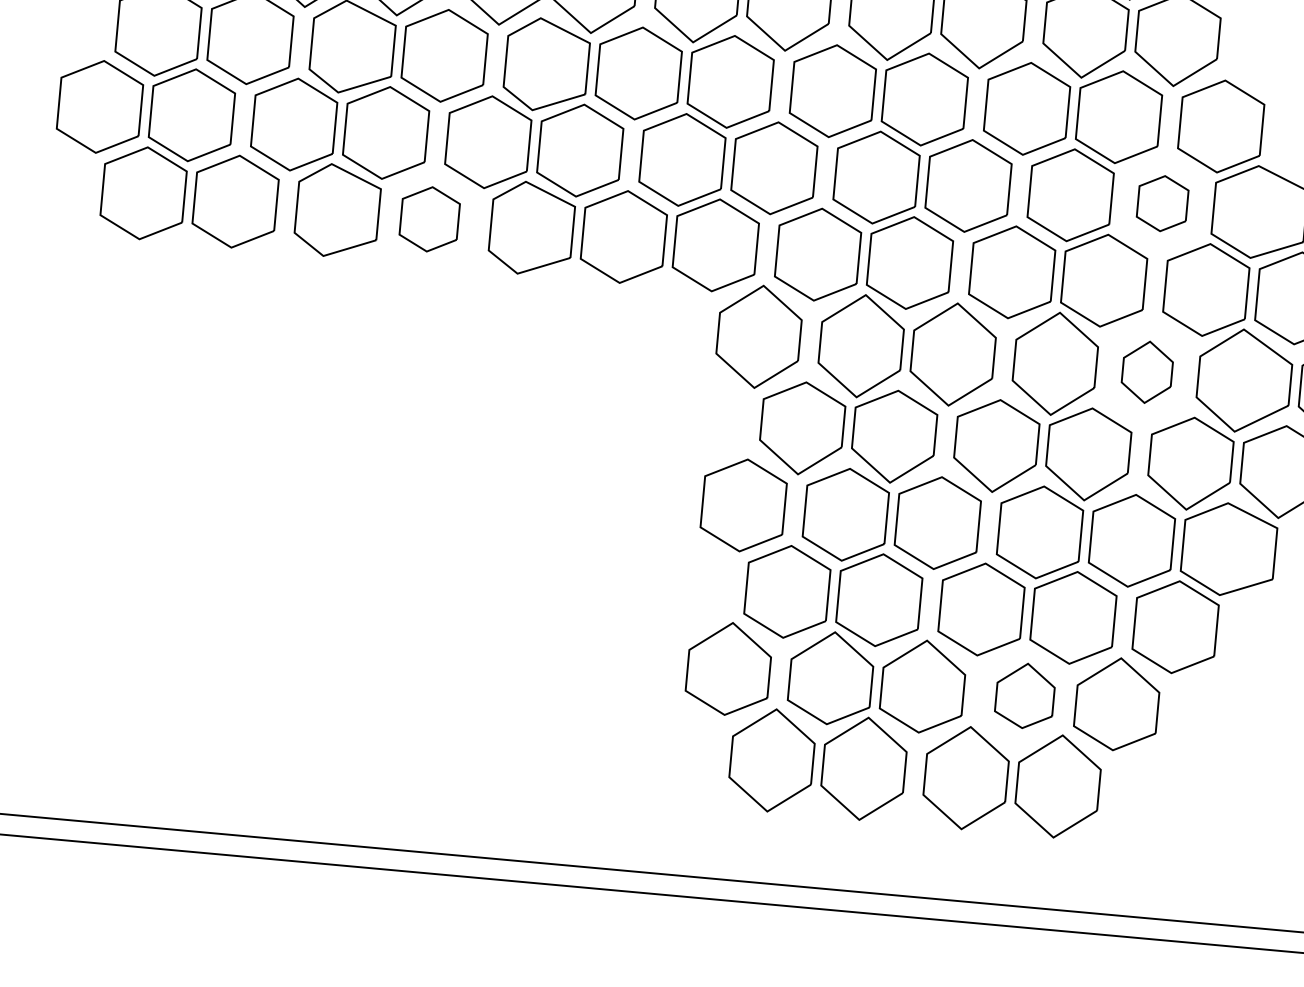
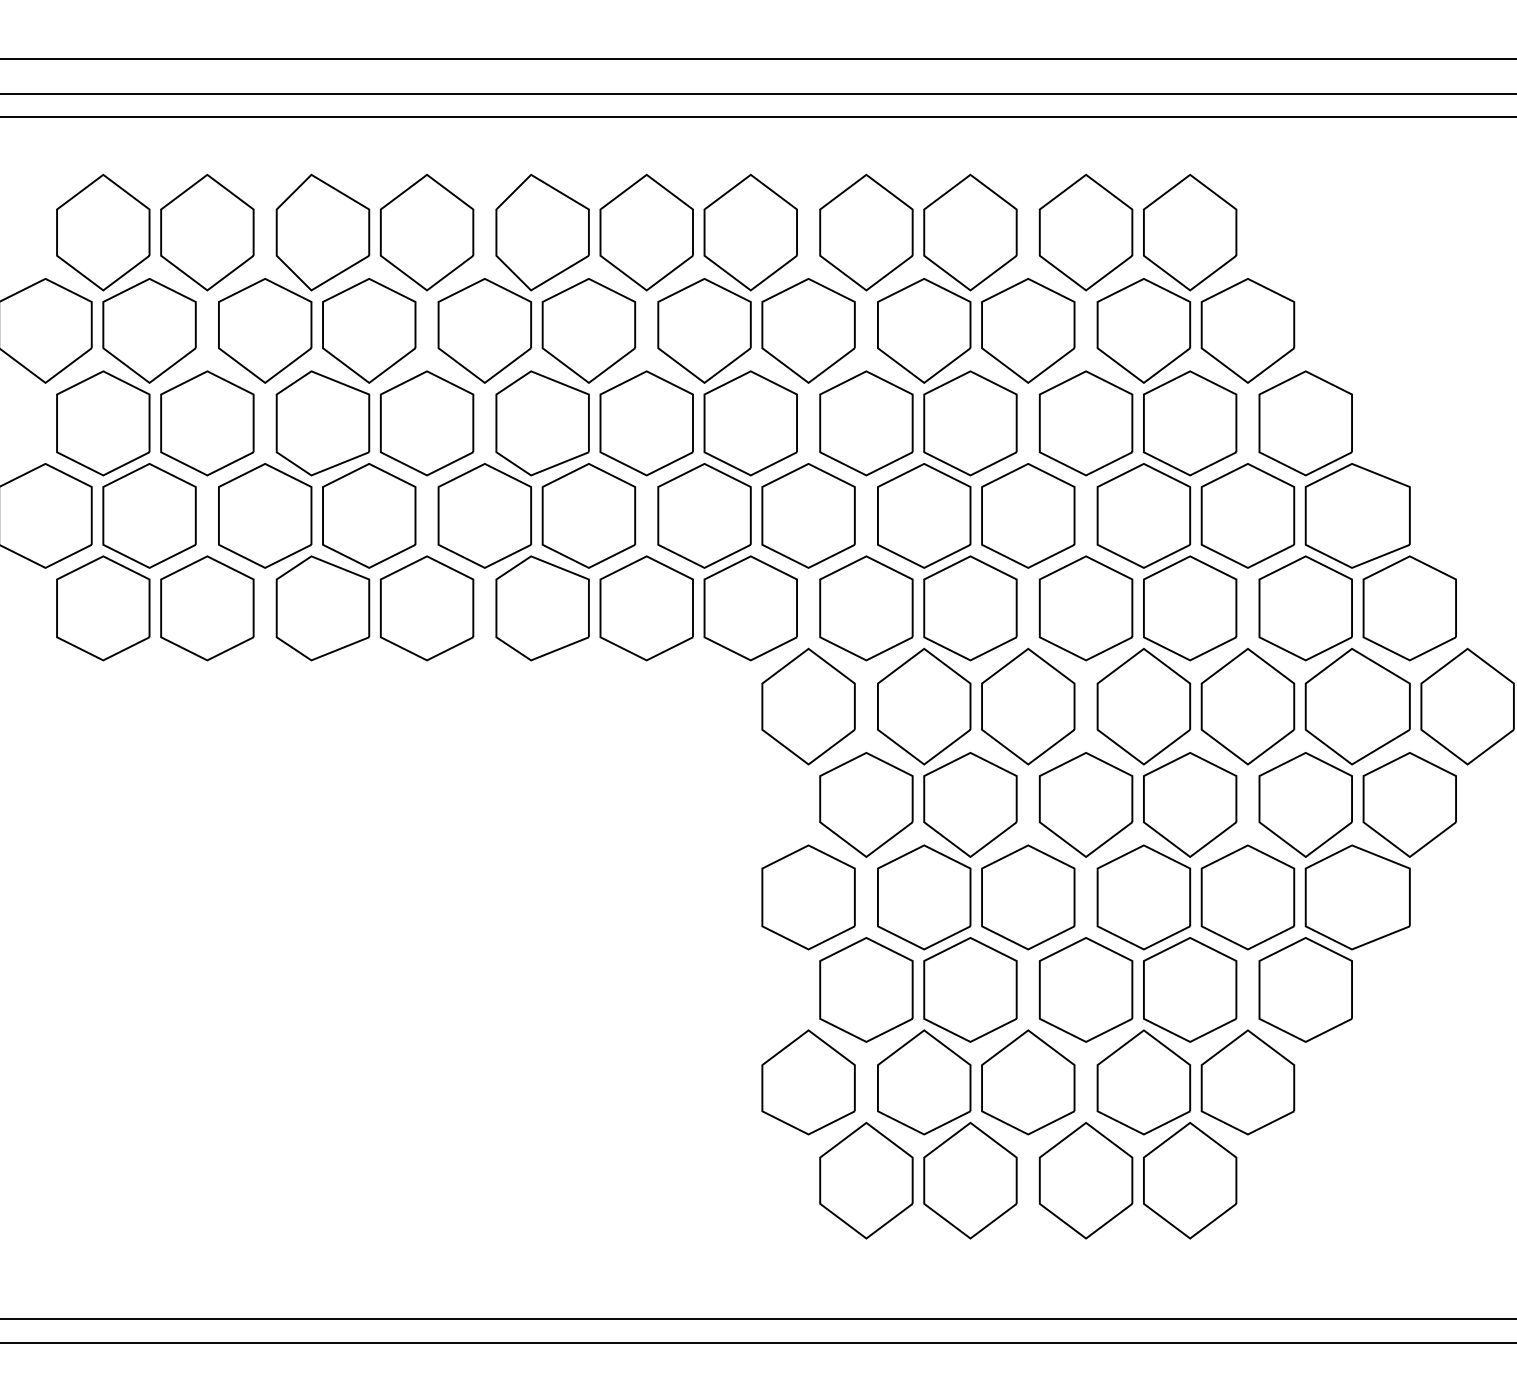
part: (1162, 203) -> (1247, 515), size x1.67
part: (429, 219) -> (426, 608), size x1.43
part: (1146, 372) -> (1247, 706), size x1.67
part: (1024, 695) -> (1143, 1082), size x1.43

